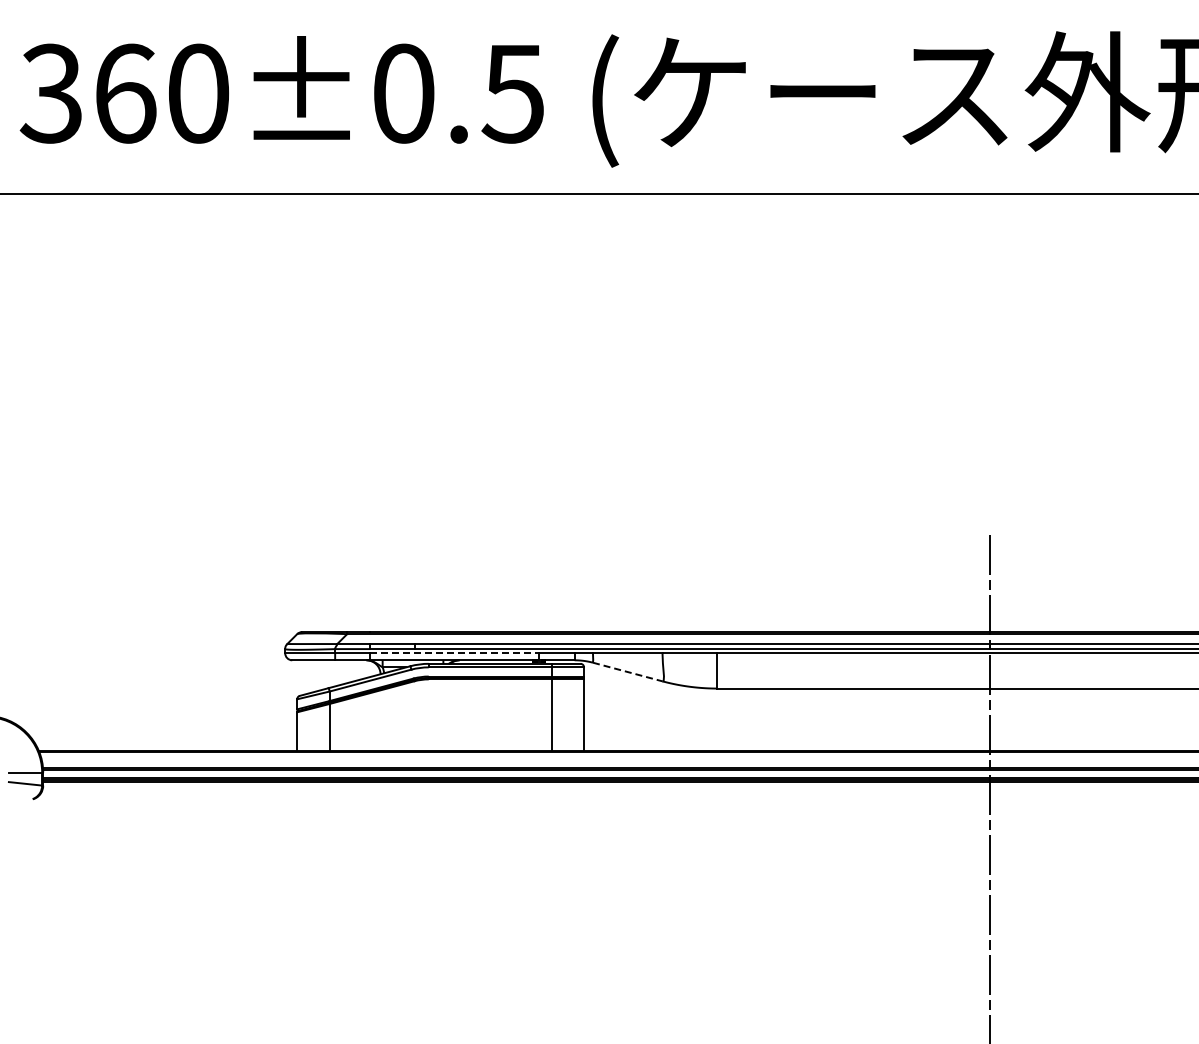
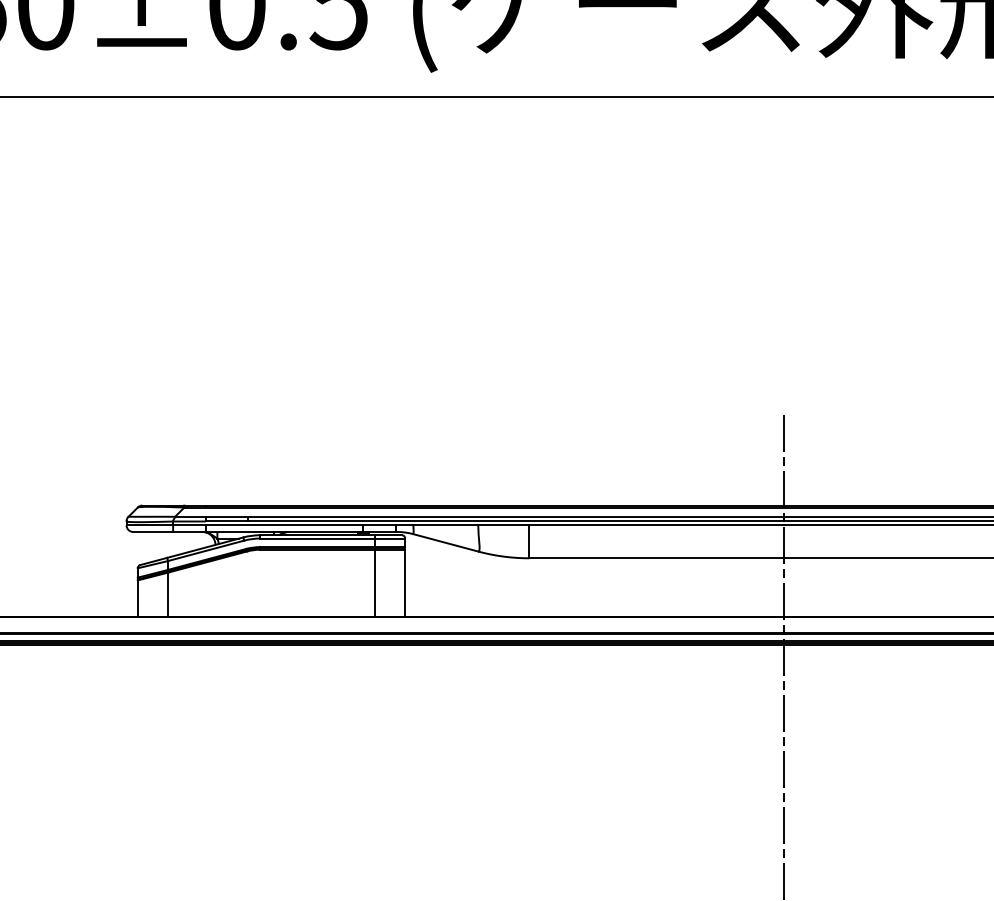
line: (454, 653) -> (284, 525), dashed -> solid
line: (627, 672) -> (445, 543), dashed -> solid

